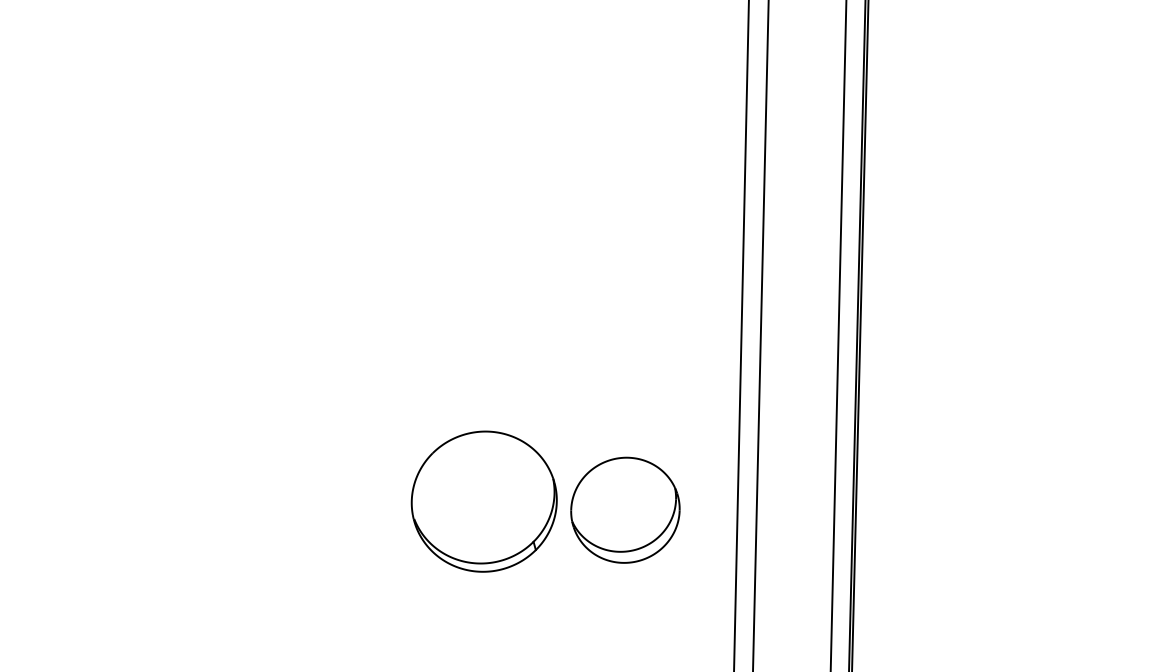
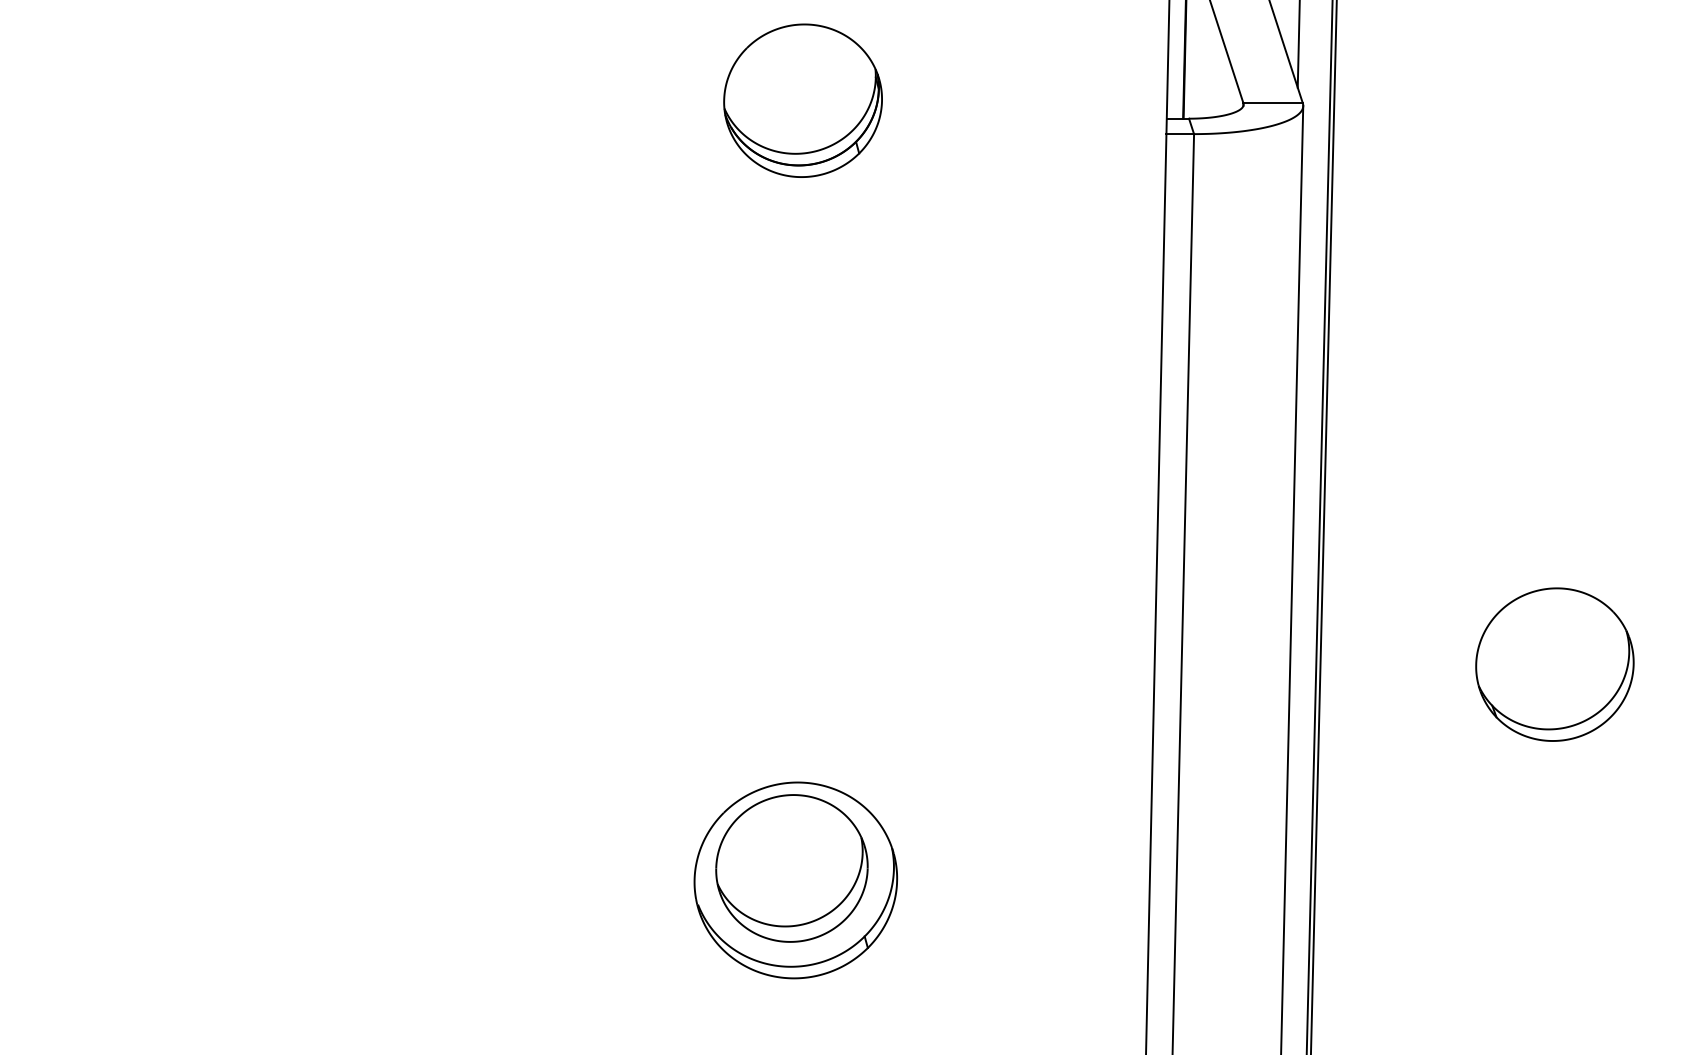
part: (1027, 347) -> (1554, 664), added
part: (625, 510) -> (791, 868), moved

